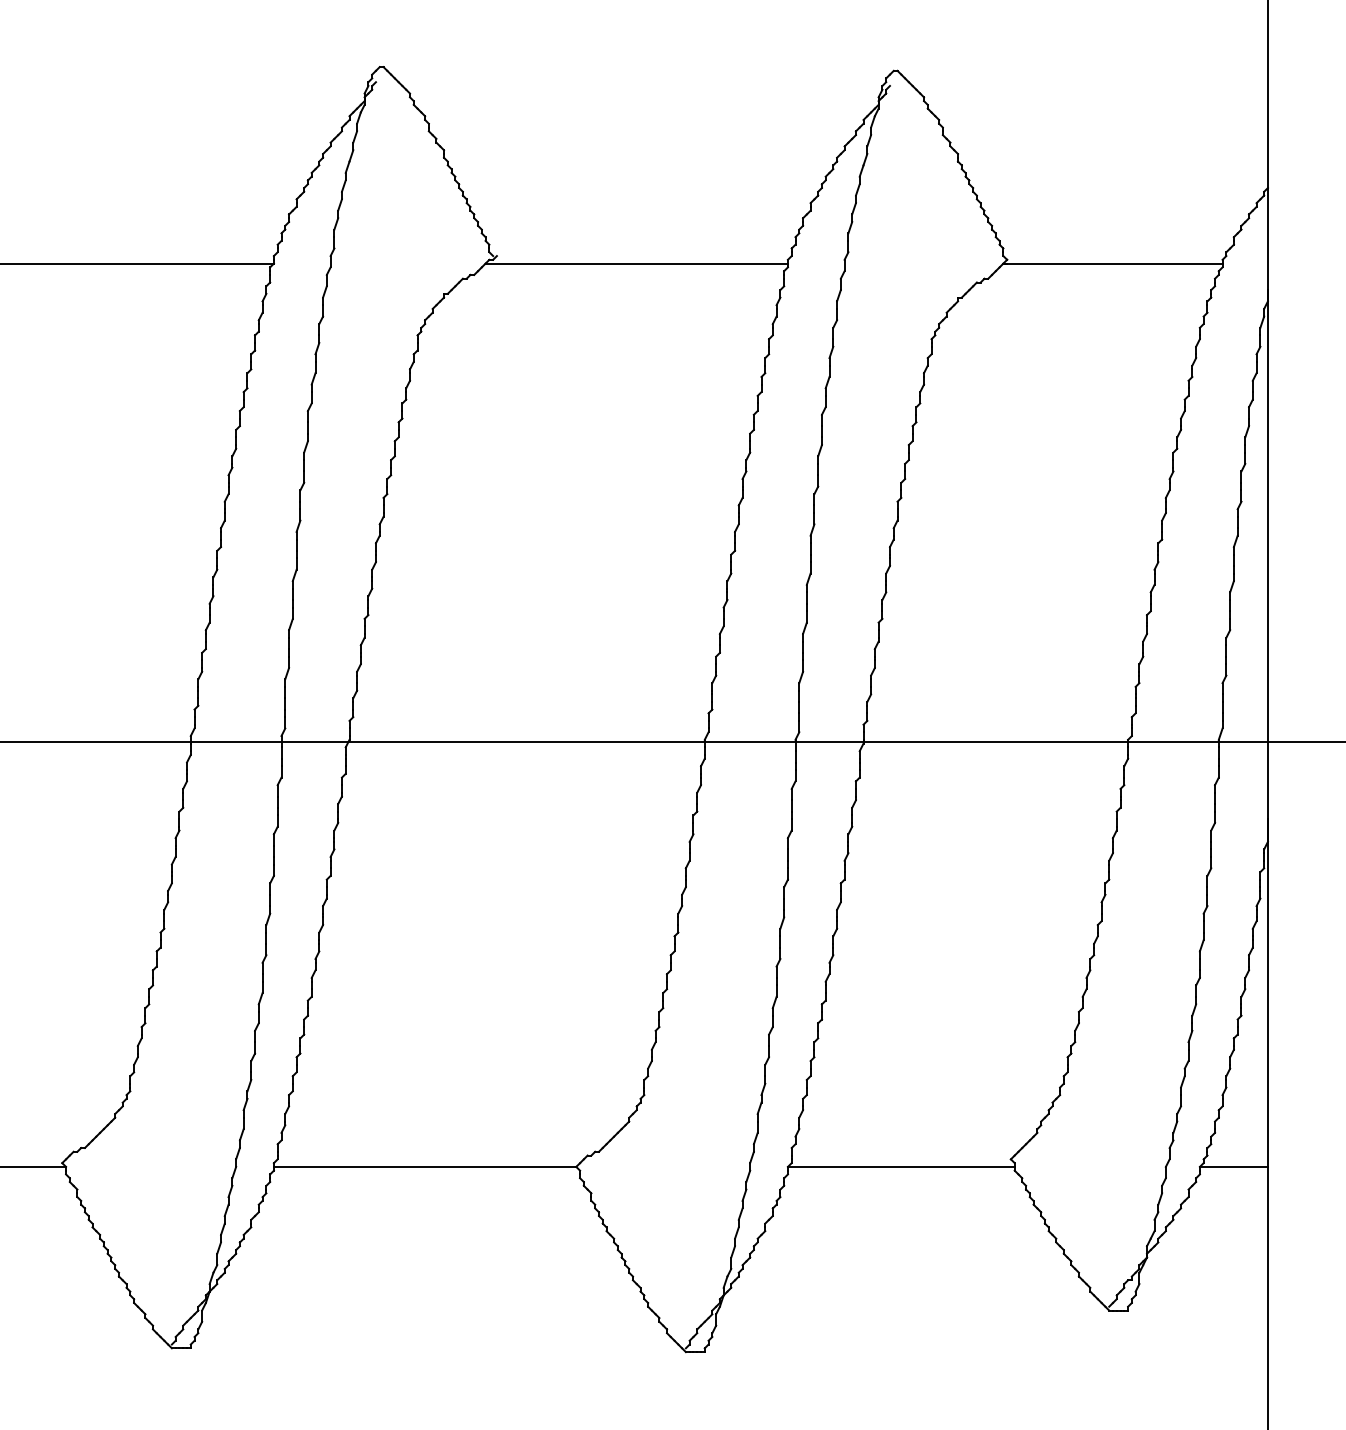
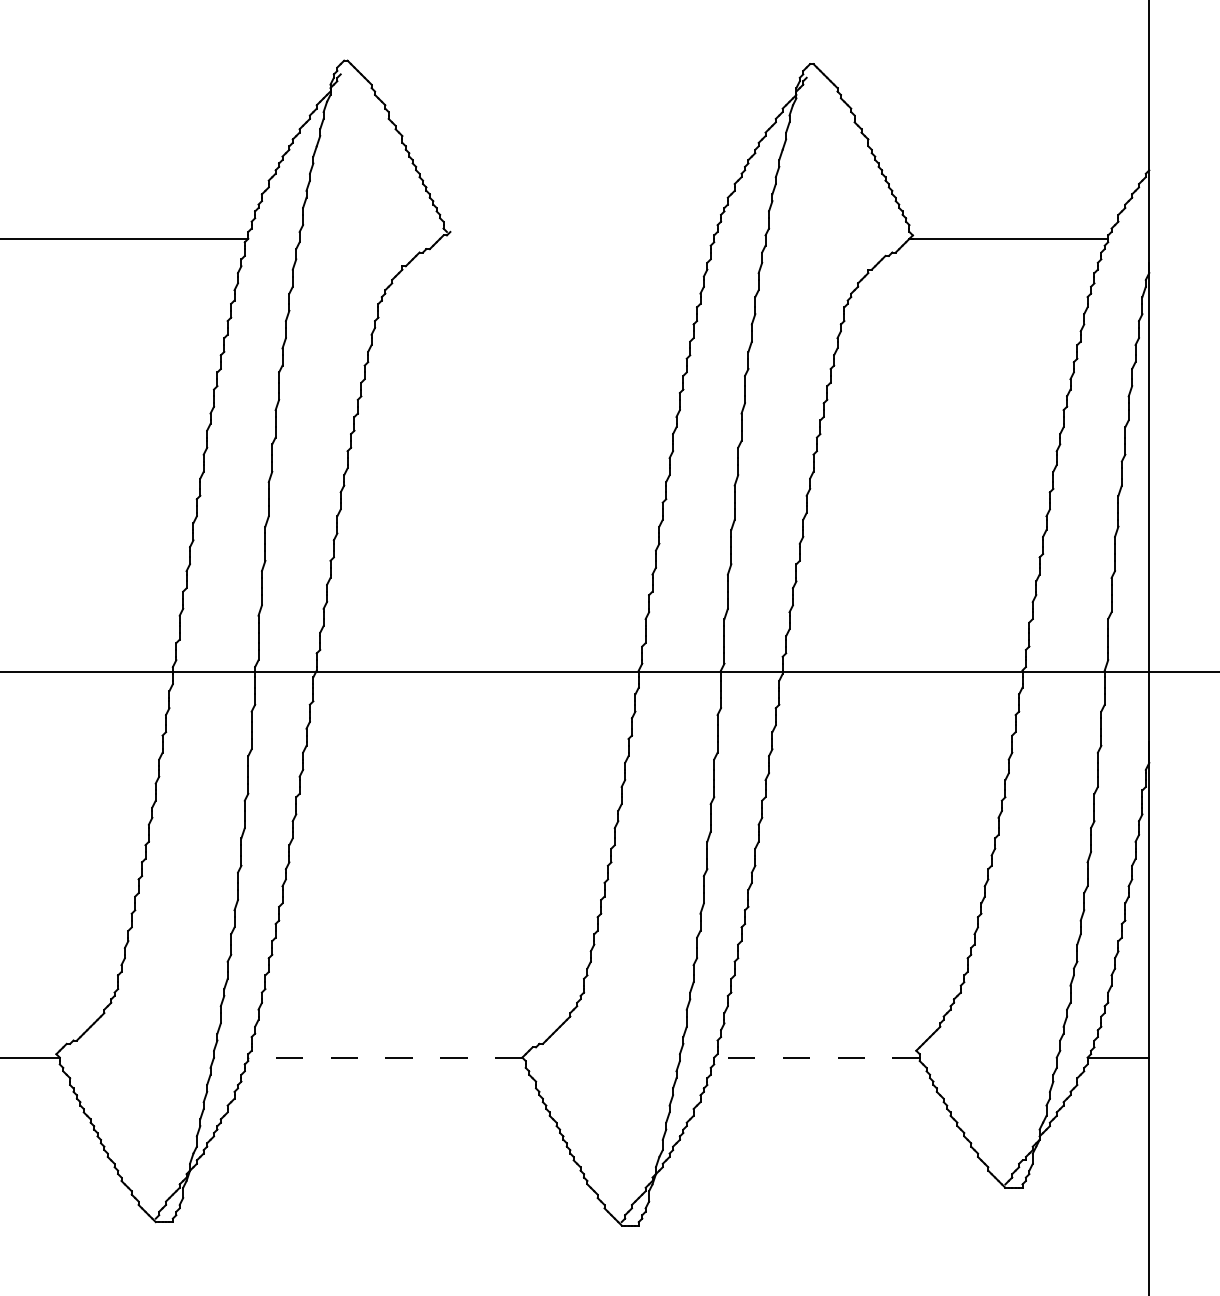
line: (637, 263) -> (577, 238), removed
line: (424, 1166) -> (384, 1057), solid -> dashed
line: (900, 1166) -> (816, 1057), solid -> dashed

